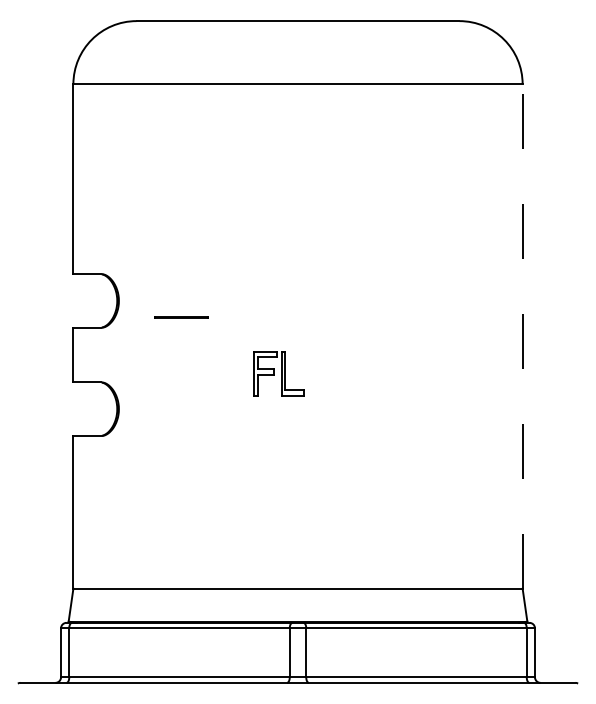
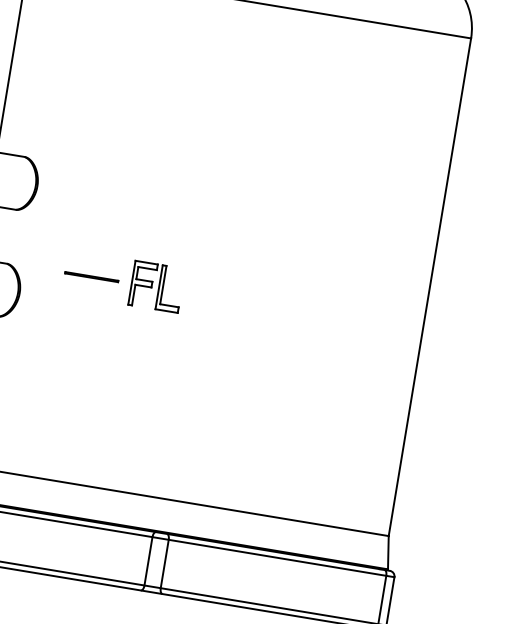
line: (181, 317) -> (91, 276), moved
line: (522, 336) -> (429, 287), dashed -> solid
part: (278, 373) -> (156, 286), moved

